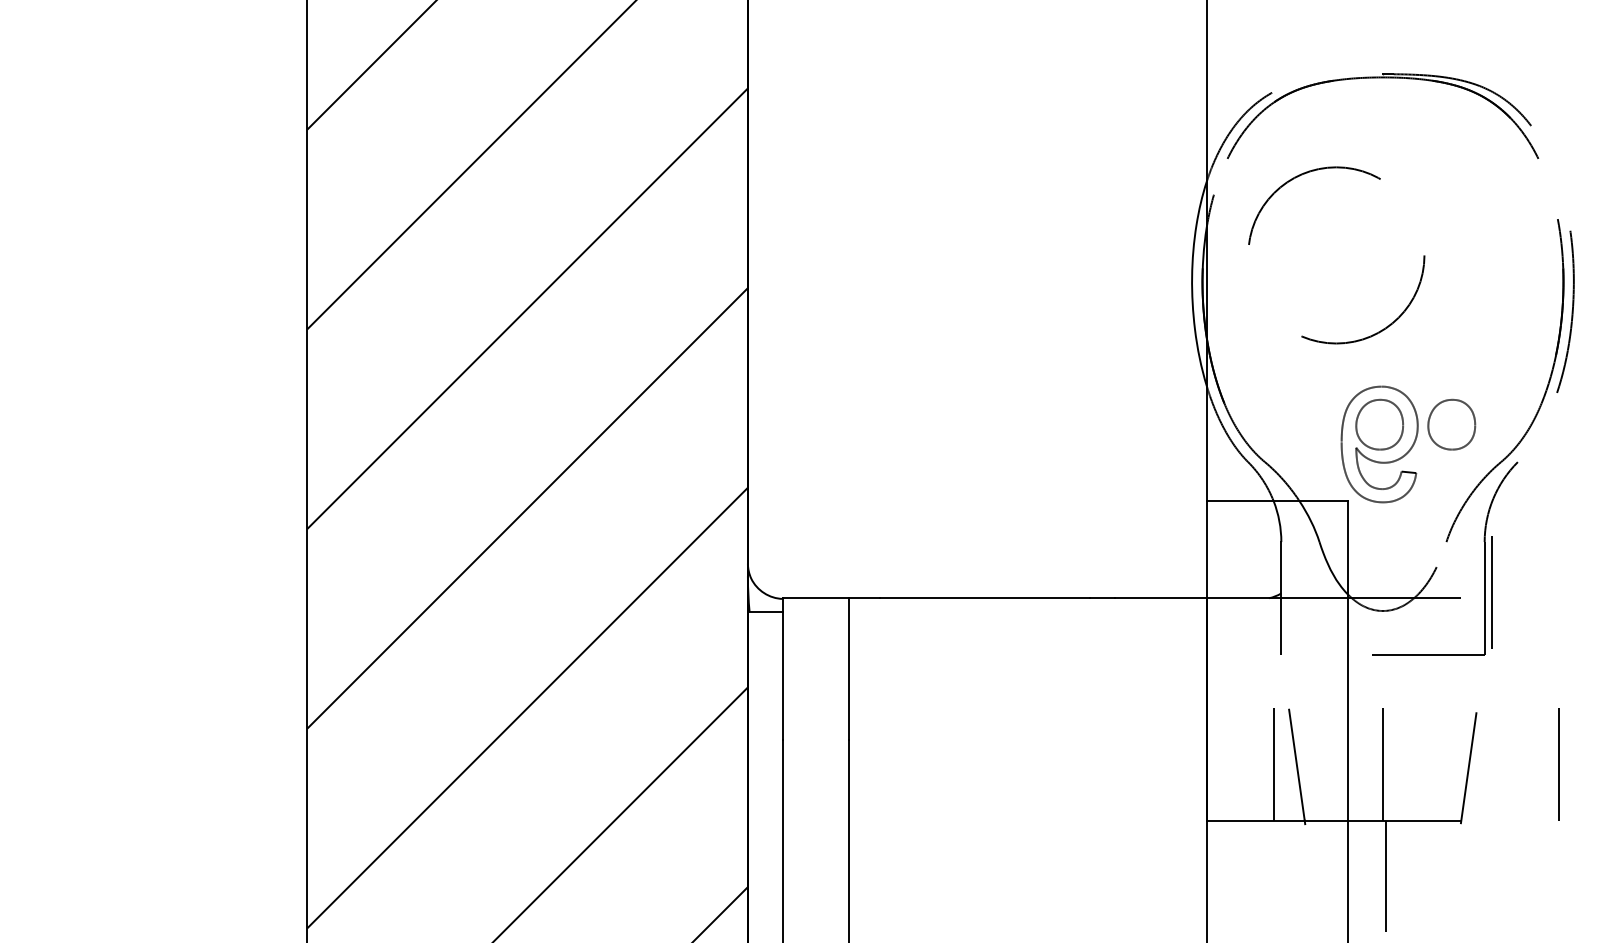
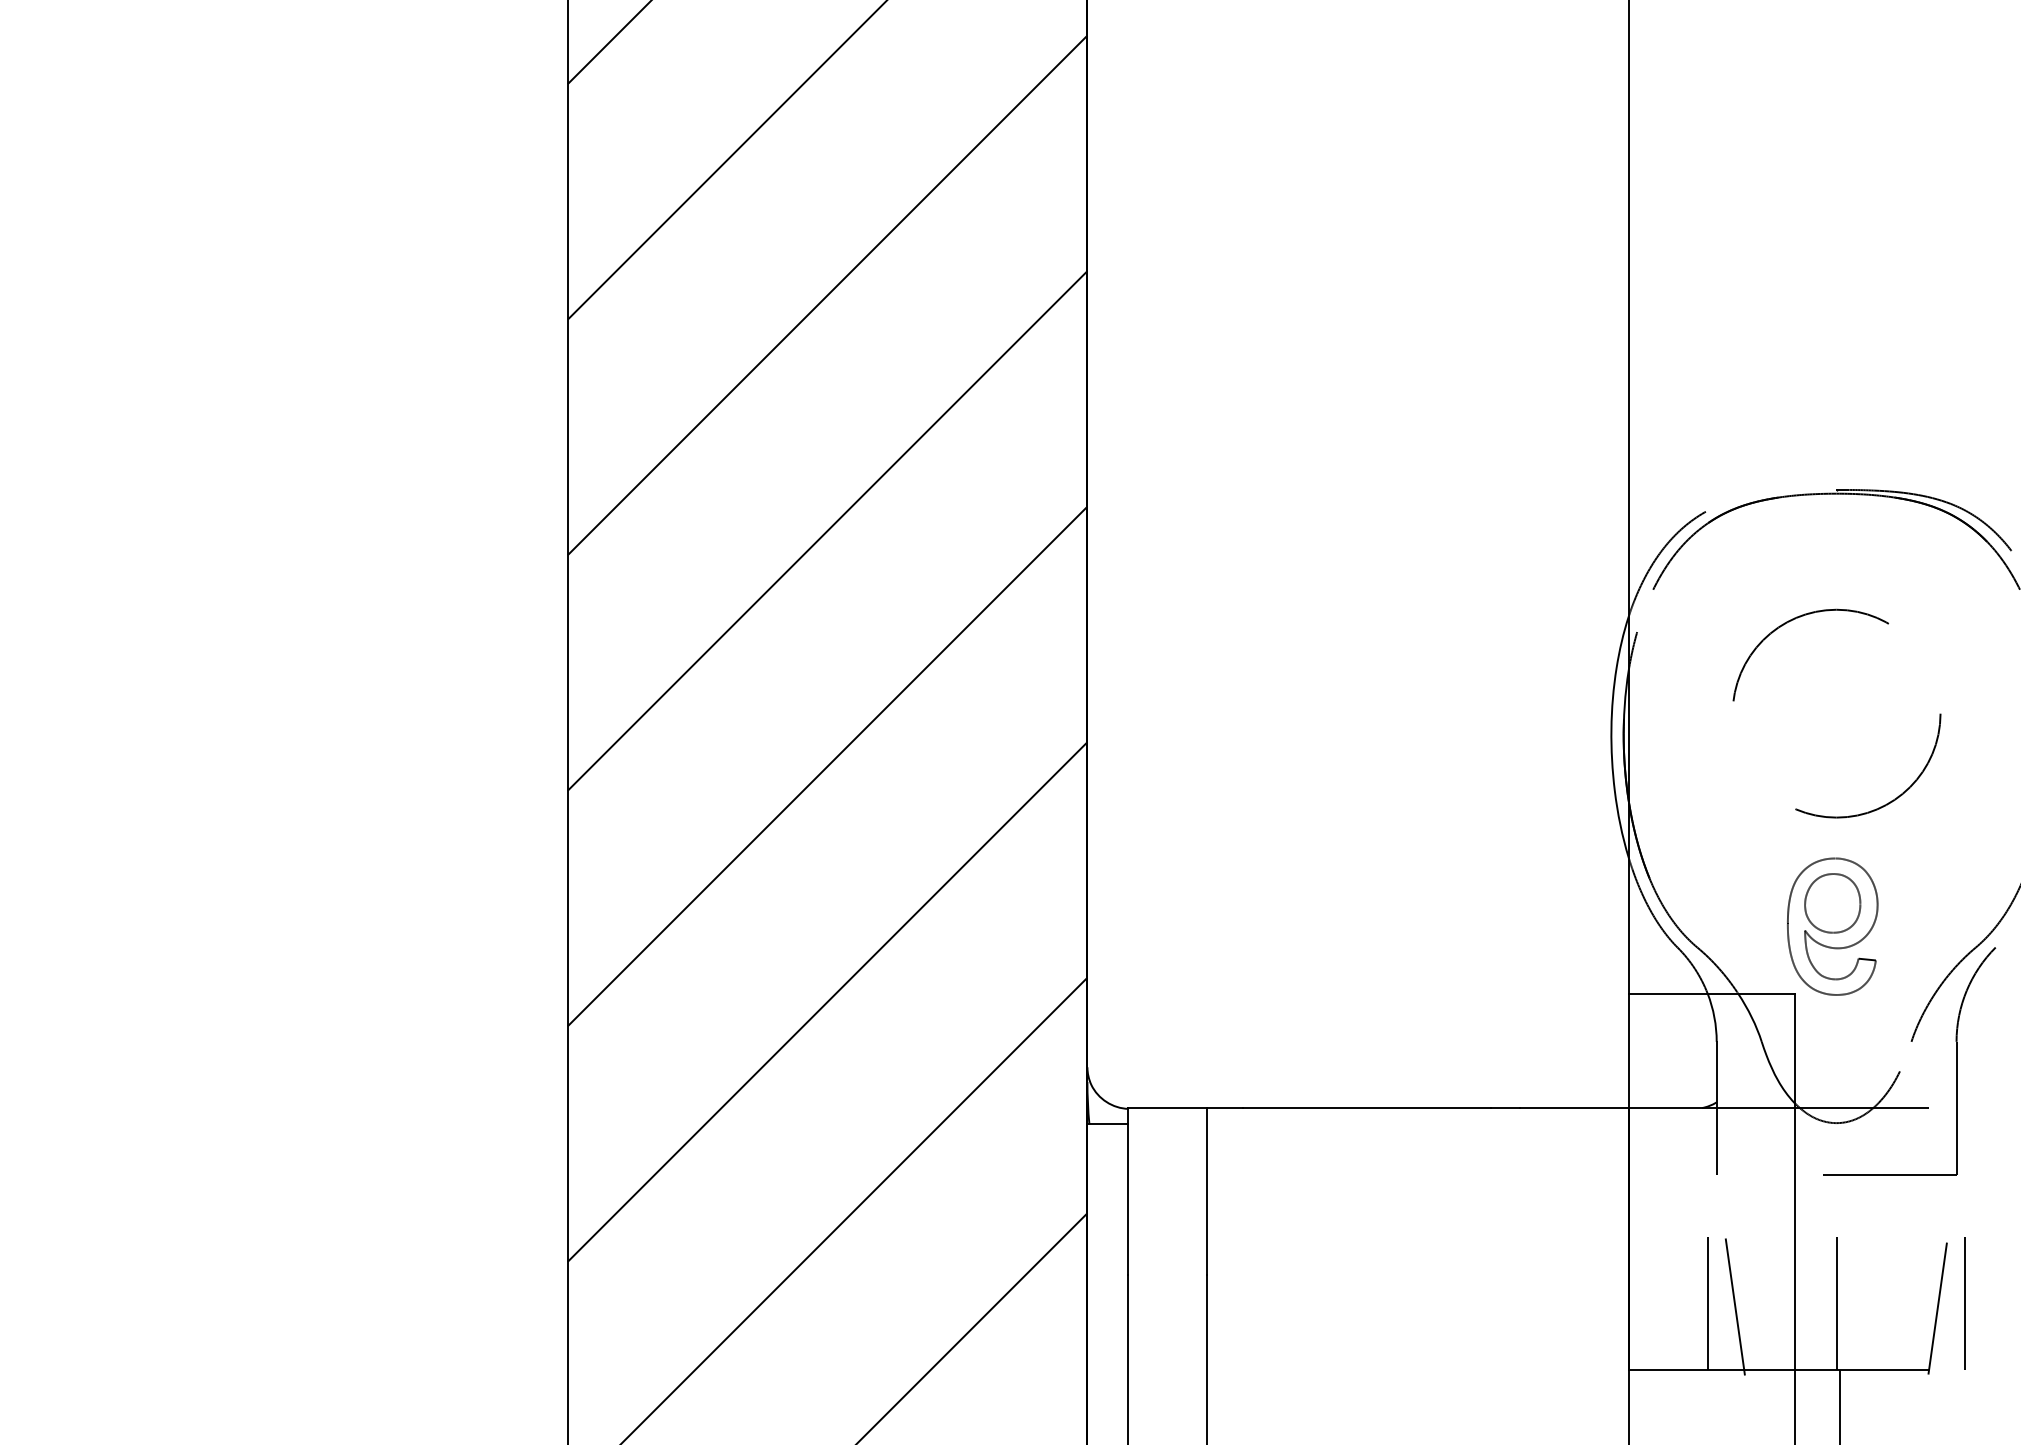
circle: (1336, 255) -> (1836, 713), moved
part: (1451, 424) -> (1917, 903), removed
line: (1491, 591) -> (1964, 1303), moved

